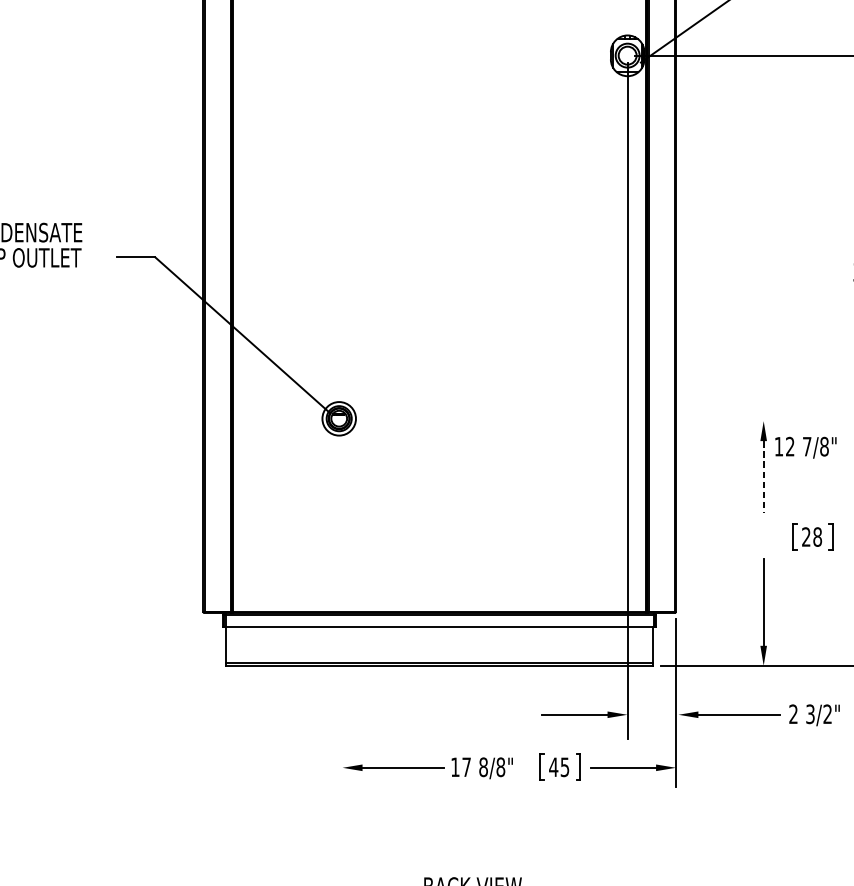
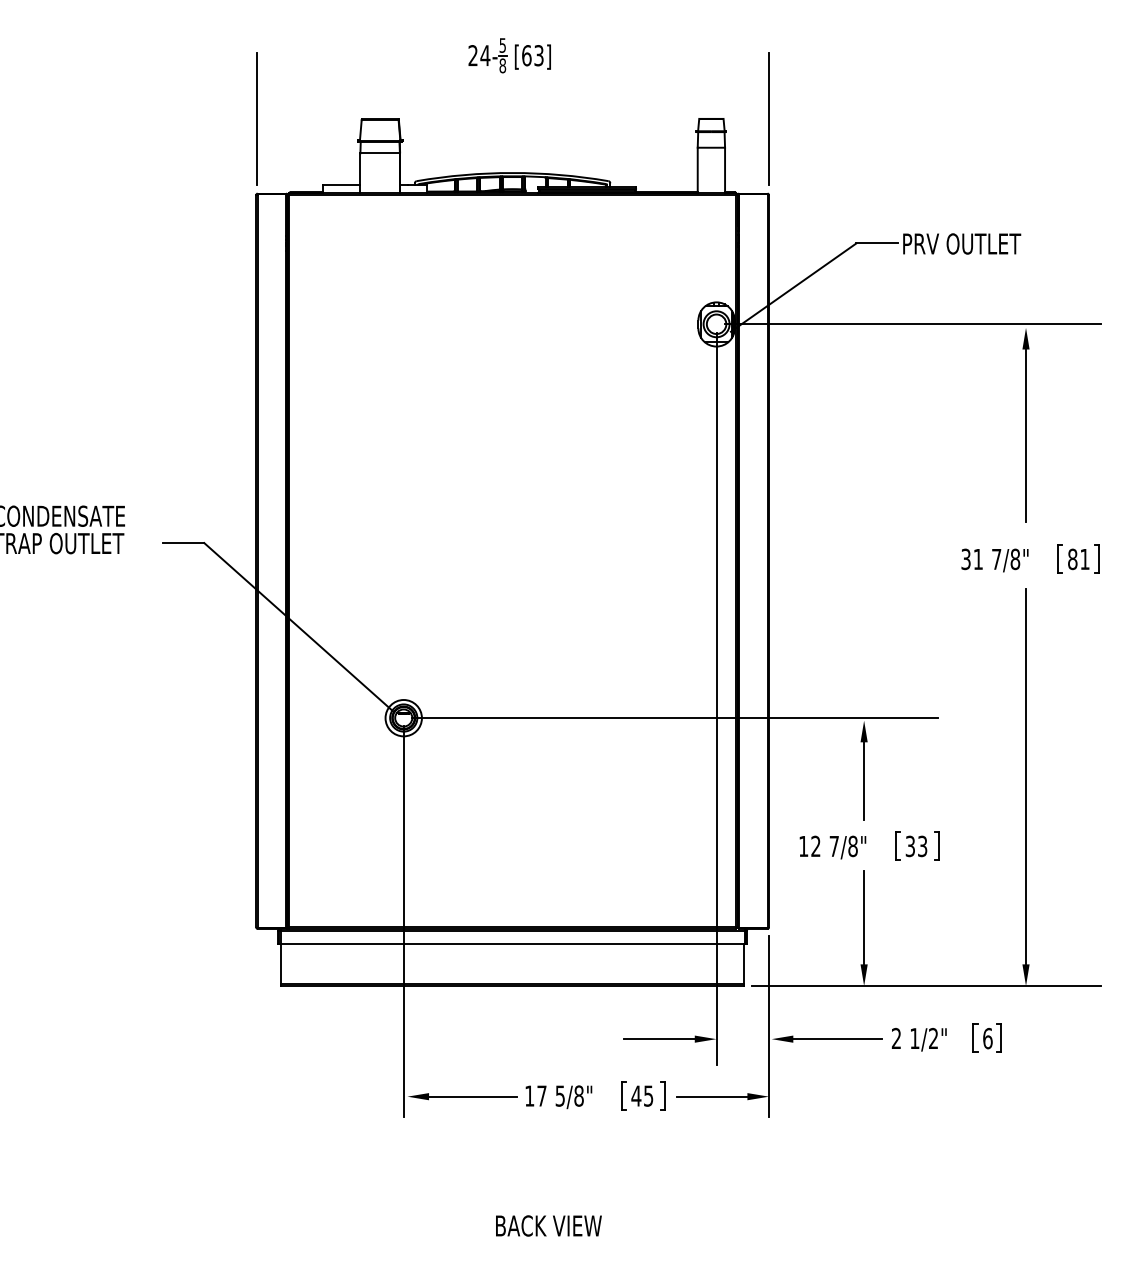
line: (589, 419) -> (675, 718), added
text: (805, 447) -> (832, 847), moved
line: (764, 477) -> (864, 781), dashed -> solid
text: (811, 537) -> (916, 846), 28 -> 33
line: (338, 606) -> (403, 921), added
text: (810, 714) -> (914, 1038), 3/2" -> 1/2"
text: (483, 766) -> (560, 1095), 8/8" -> 5/8"

